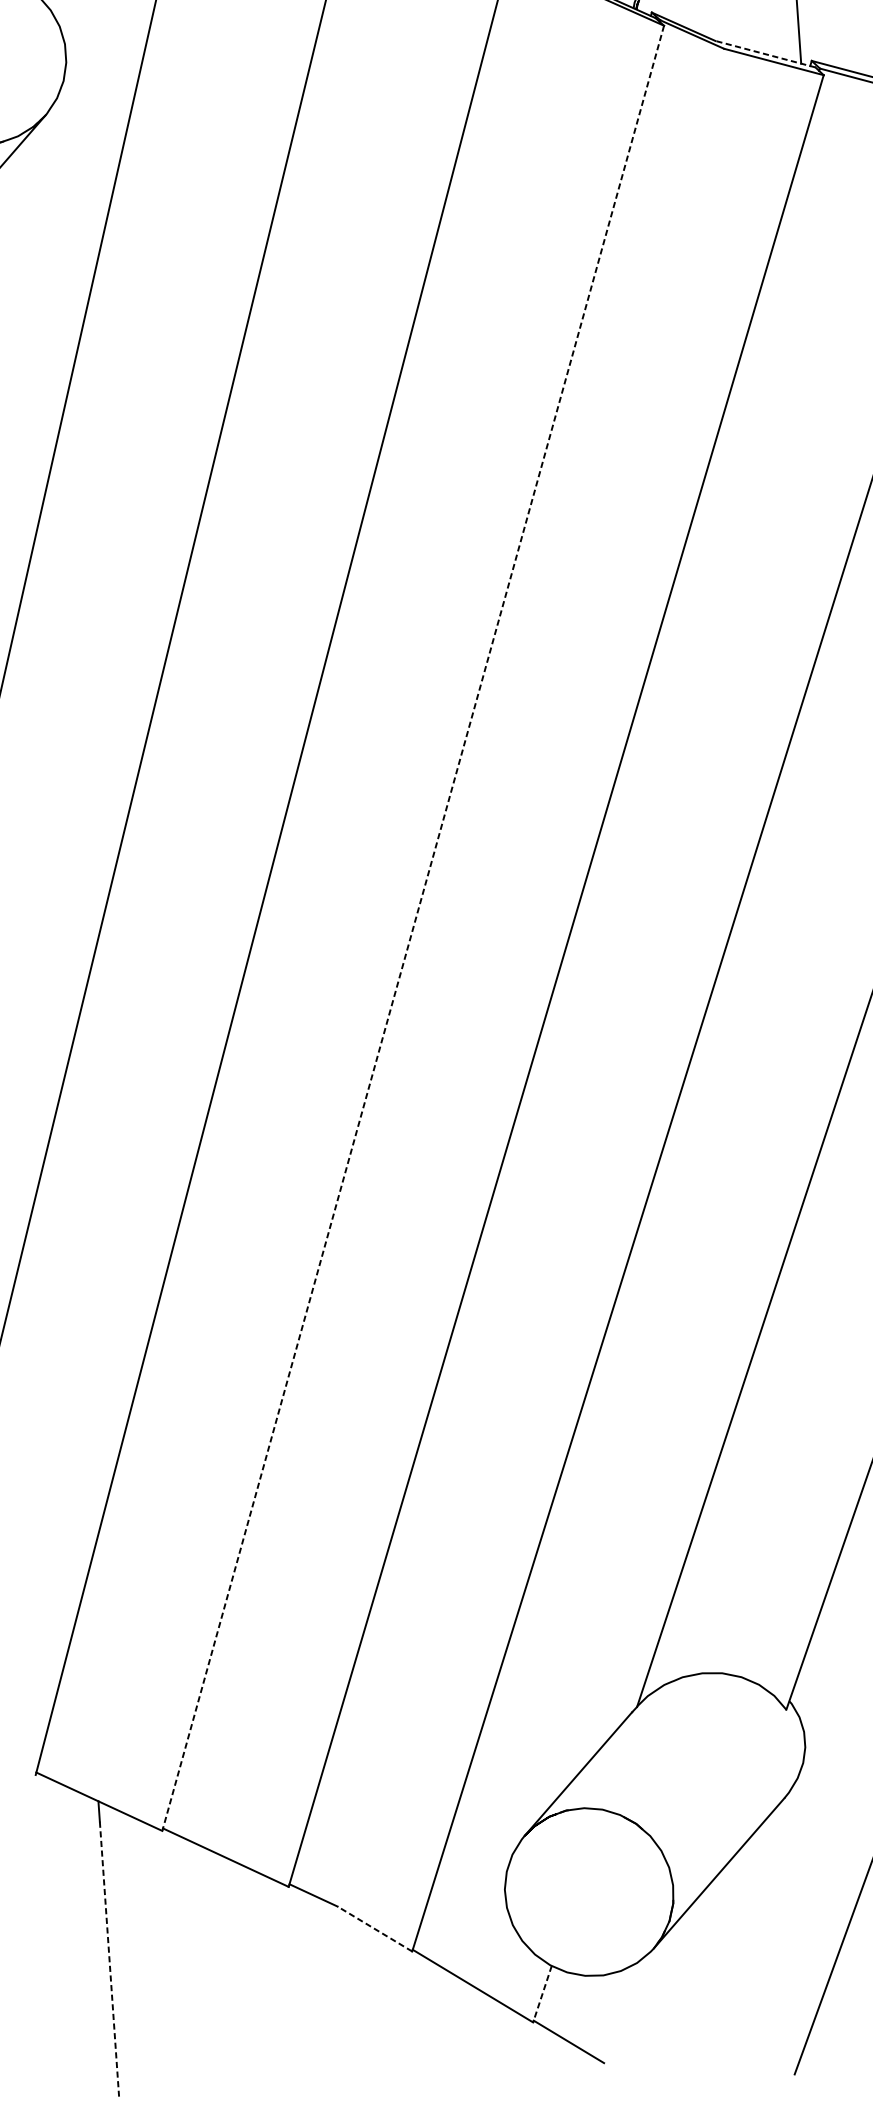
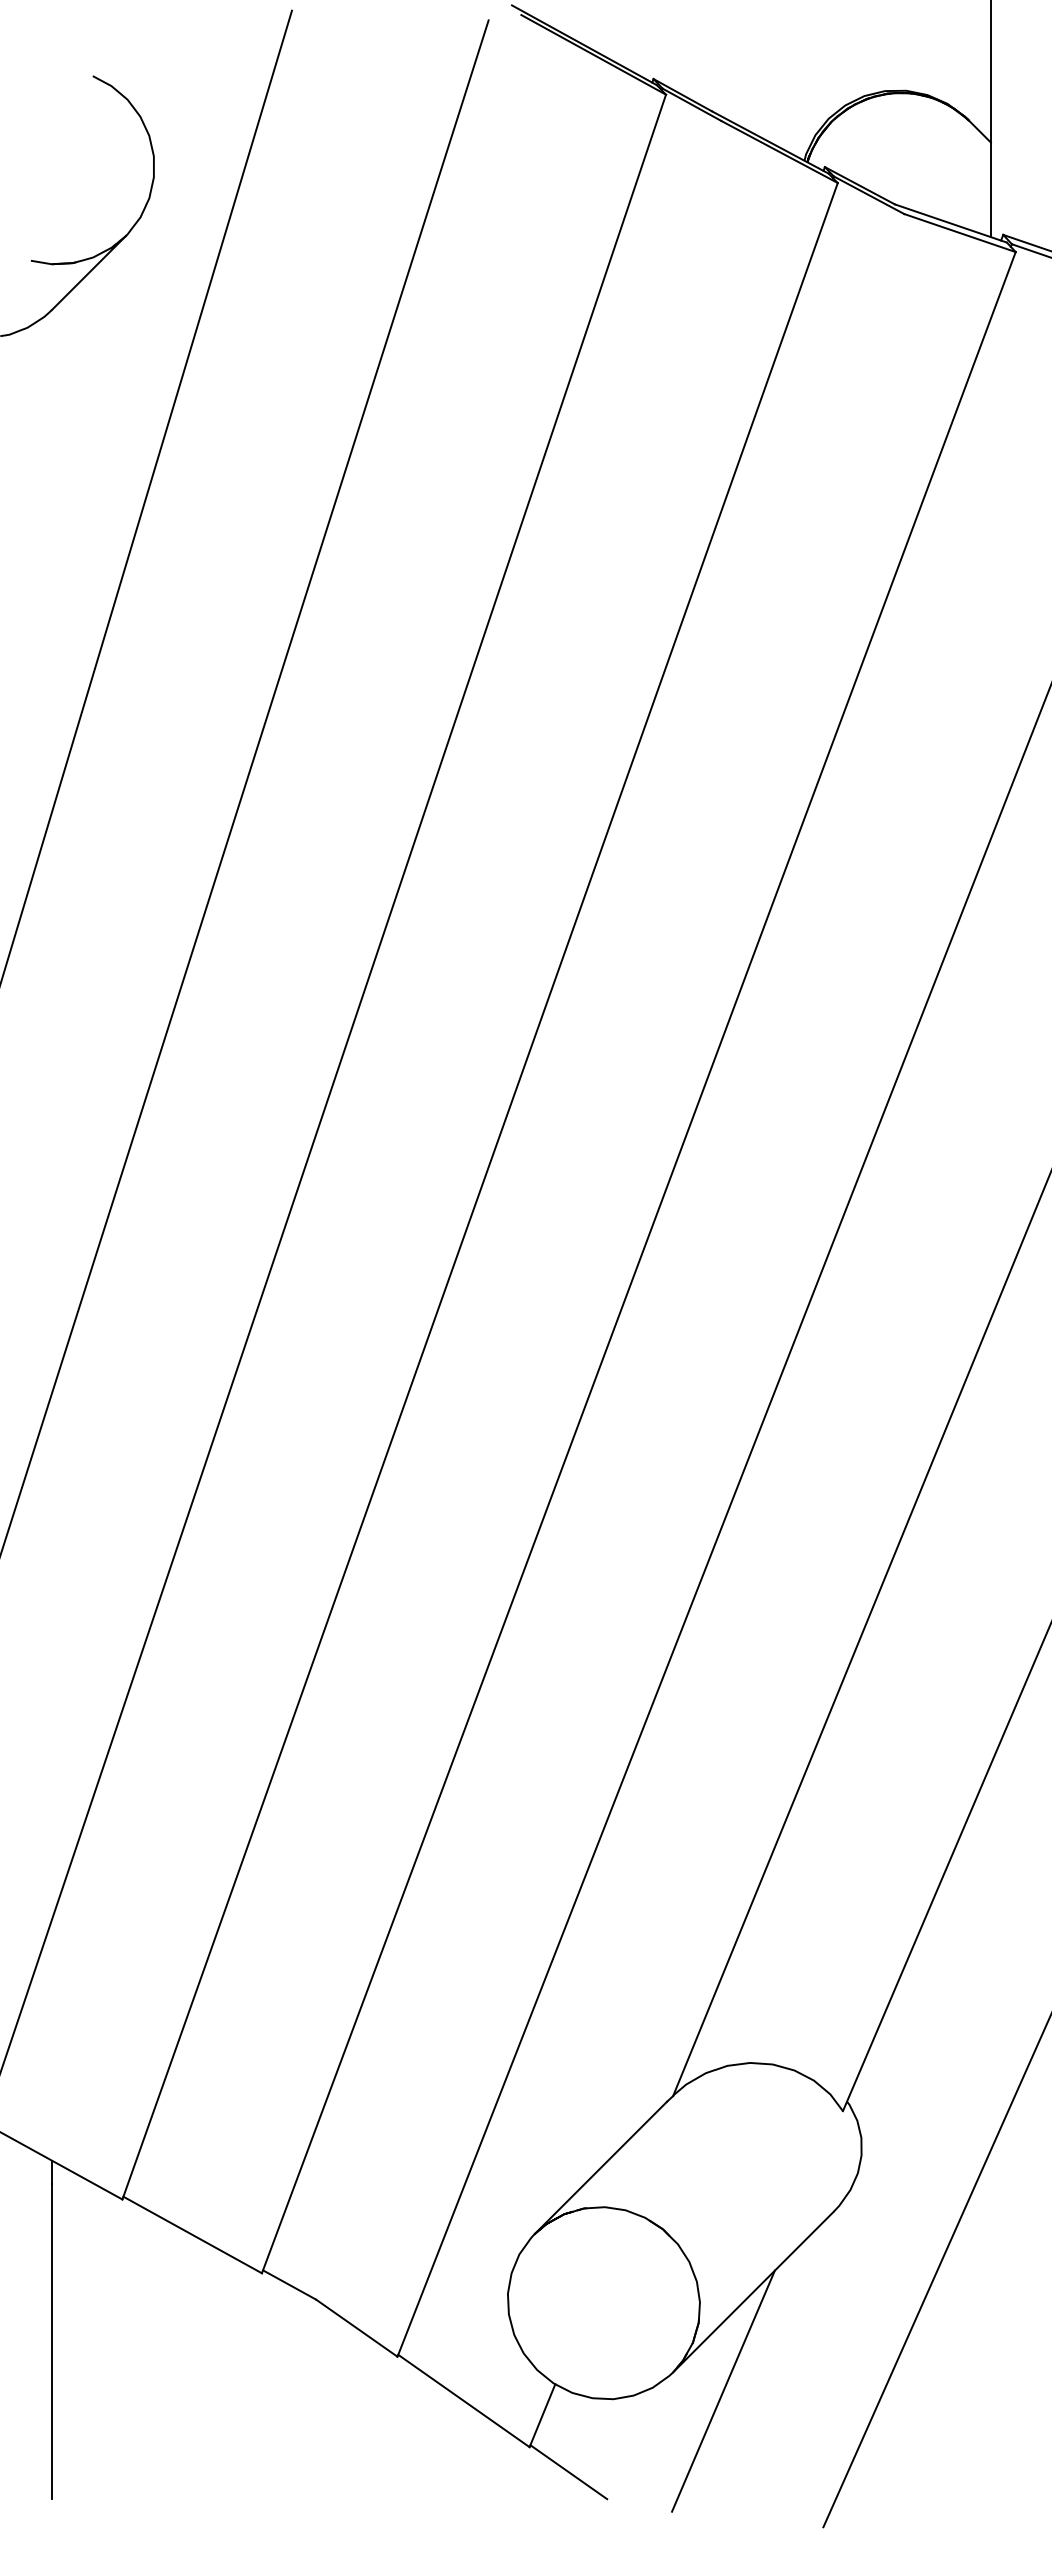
line: (765, 54) -> (950, 223), dashed -> solid
line: (413, 928) -> (480, 1191), dashed -> solid
line: (374, 1929) -> (356, 2328), dashed -> solid
line: (109, 1959) -> (52, 2341), dashed -> solid
line: (699, 1961) -> (723, 2390), added
line: (542, 1993) -> (542, 2415), dashed -> solid

